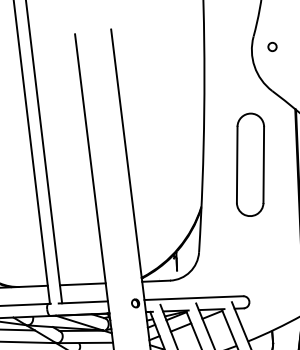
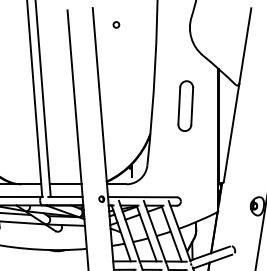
circle: (272, 46) -> (116, 24), moved
part: (250, 163) -> (185, 105), size x0.7

